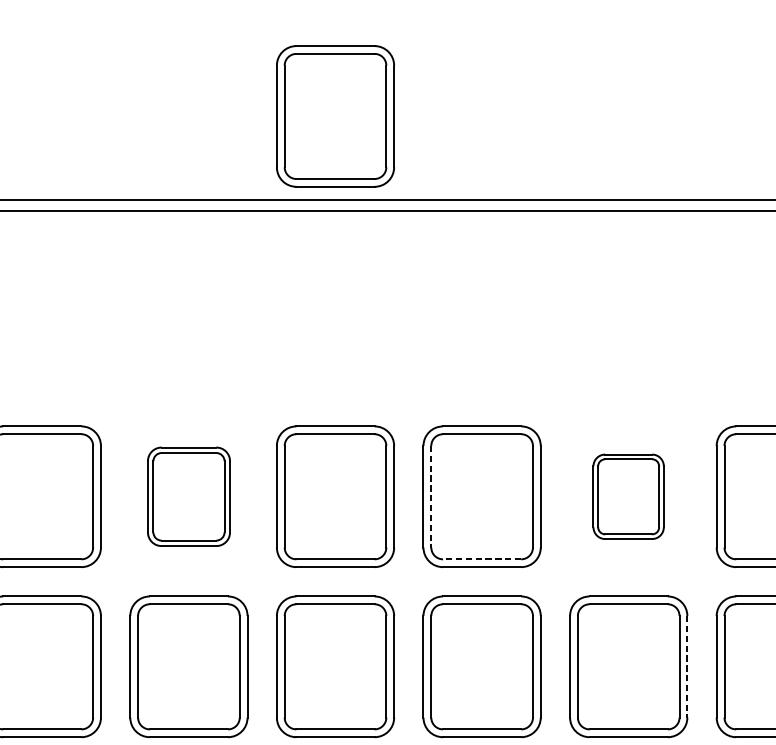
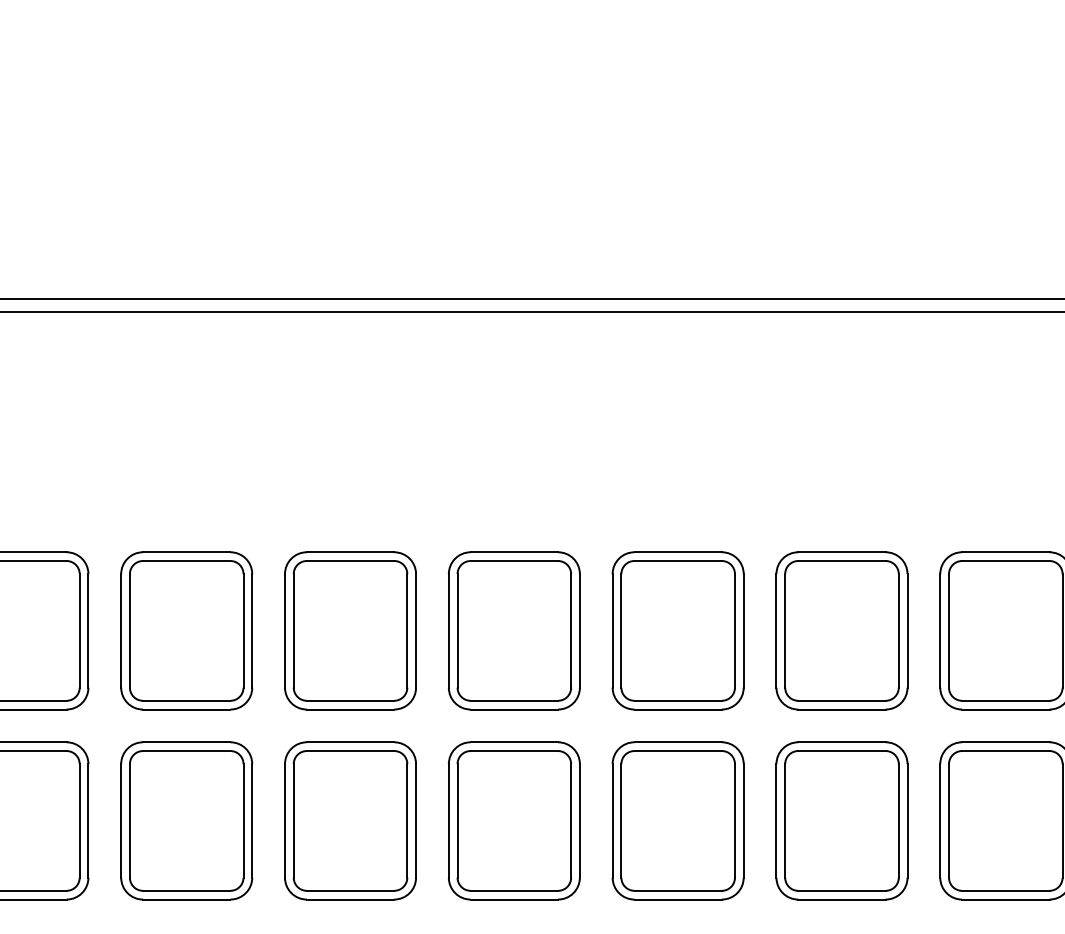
part: (335, 116) -> (350, 205), removed
part: (188, 496) -> (186, 630), size x1.43
line: (431, 496) -> (457, 630), dashed -> solid
part: (628, 496) -> (677, 630), size x1.67
line: (482, 559) -> (514, 700), dashed -> solid
line: (687, 666) -> (743, 820), dashed -> solid

